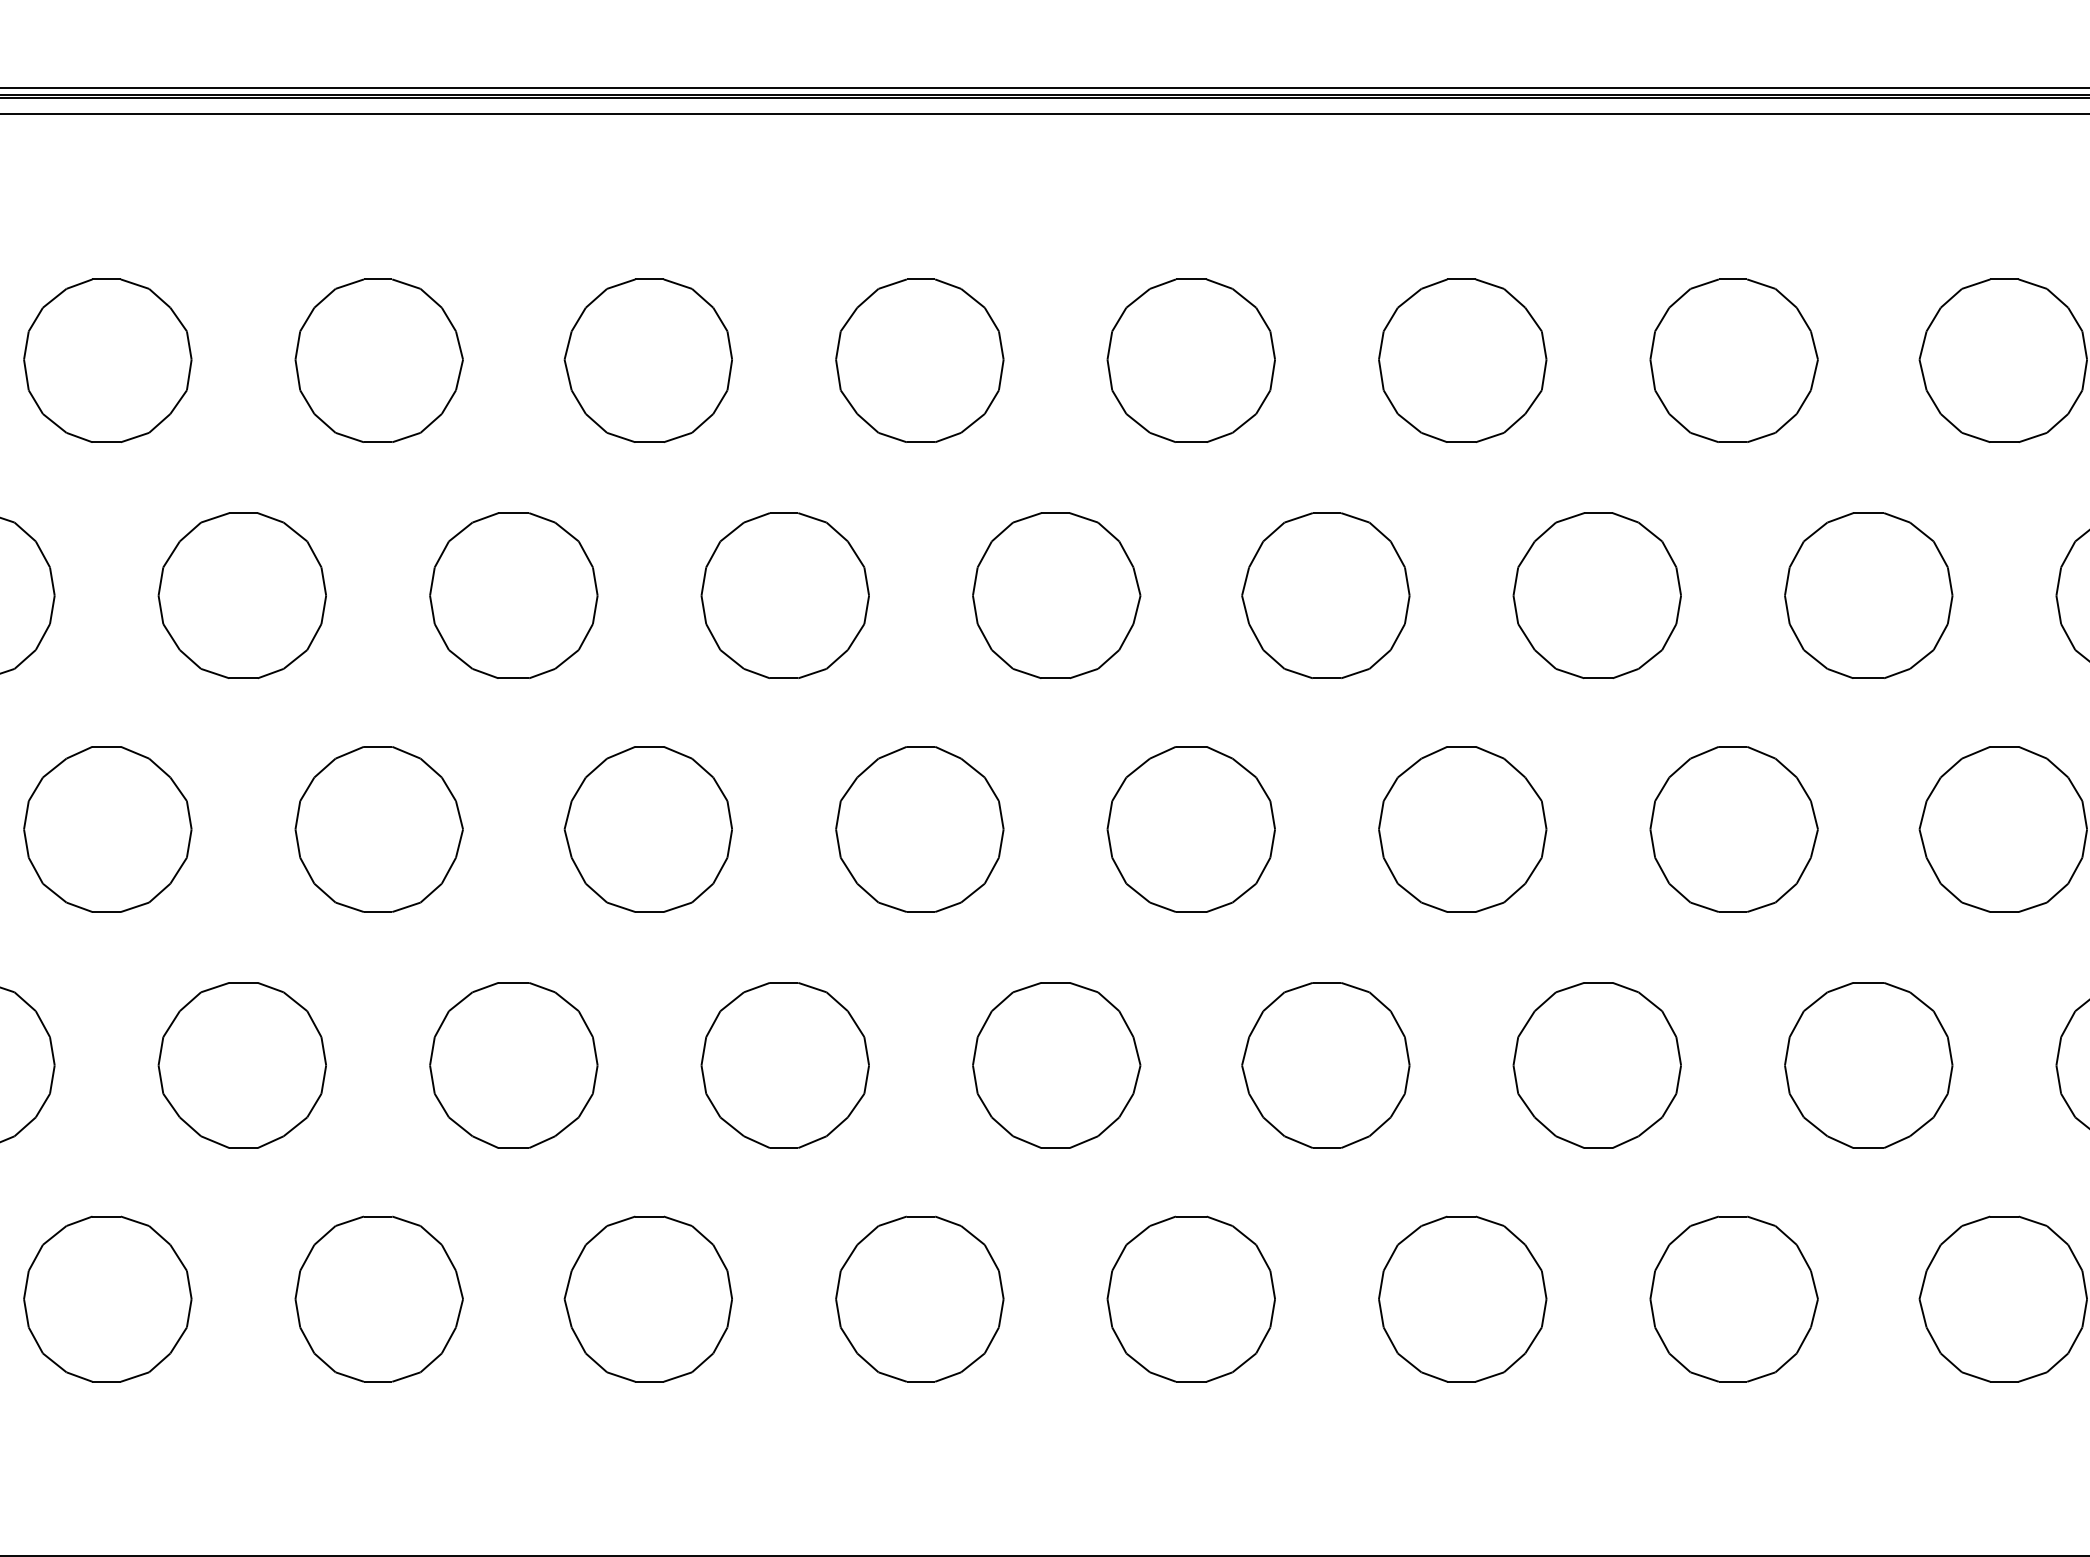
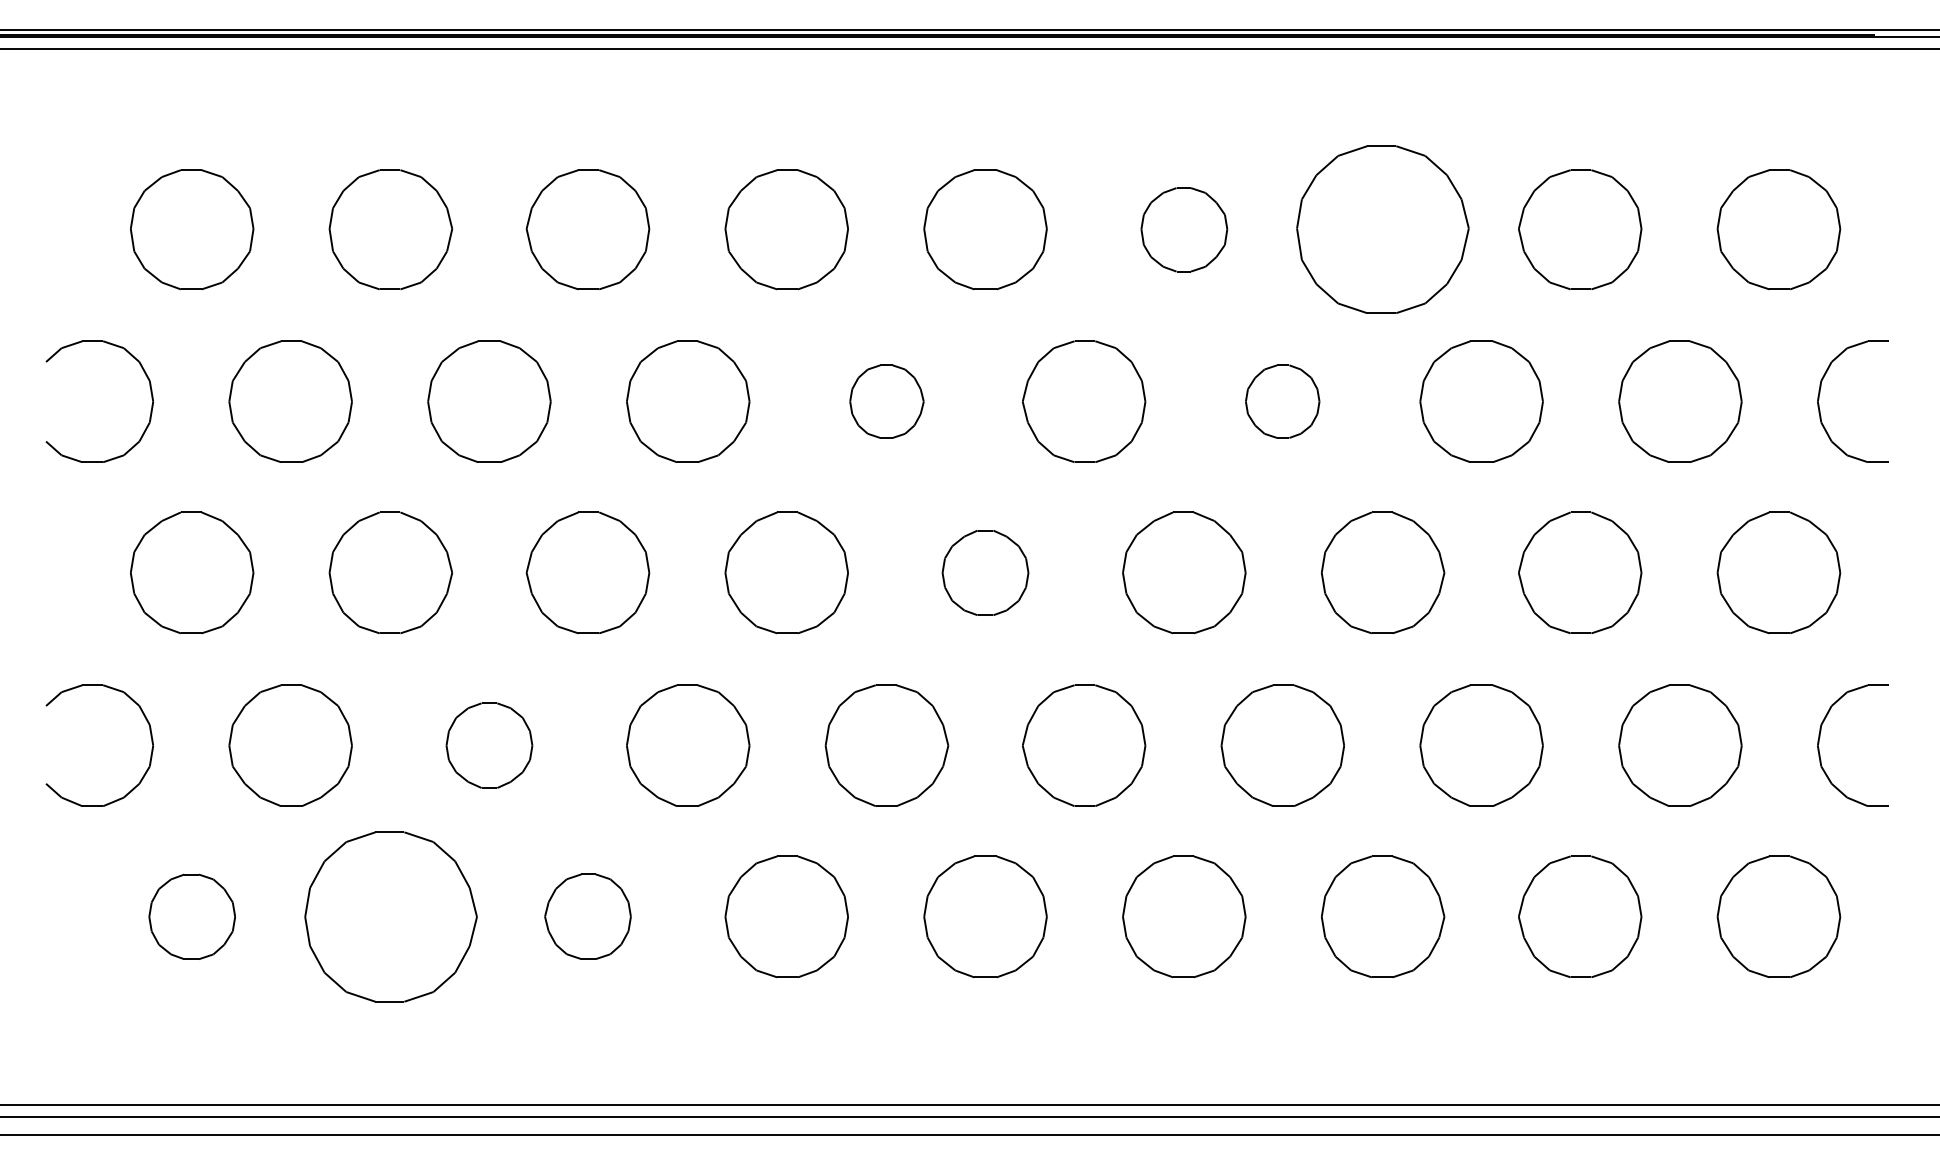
part: (1462, 360) -> (1184, 229), size x0.7
part: (1734, 360) -> (1383, 229), size x1.4
part: (1056, 595) -> (886, 401), size x0.6
part: (1596, 595) -> (1282, 401), size x0.6
part: (1191, 828) -> (985, 572), size x0.7
part: (513, 1065) -> (489, 745), size x0.7
part: (108, 1298) -> (192, 916), size x0.7
part: (378, 1298) -> (390, 916), size x1.4
part: (647, 1298) -> (587, 916), size x0.7

